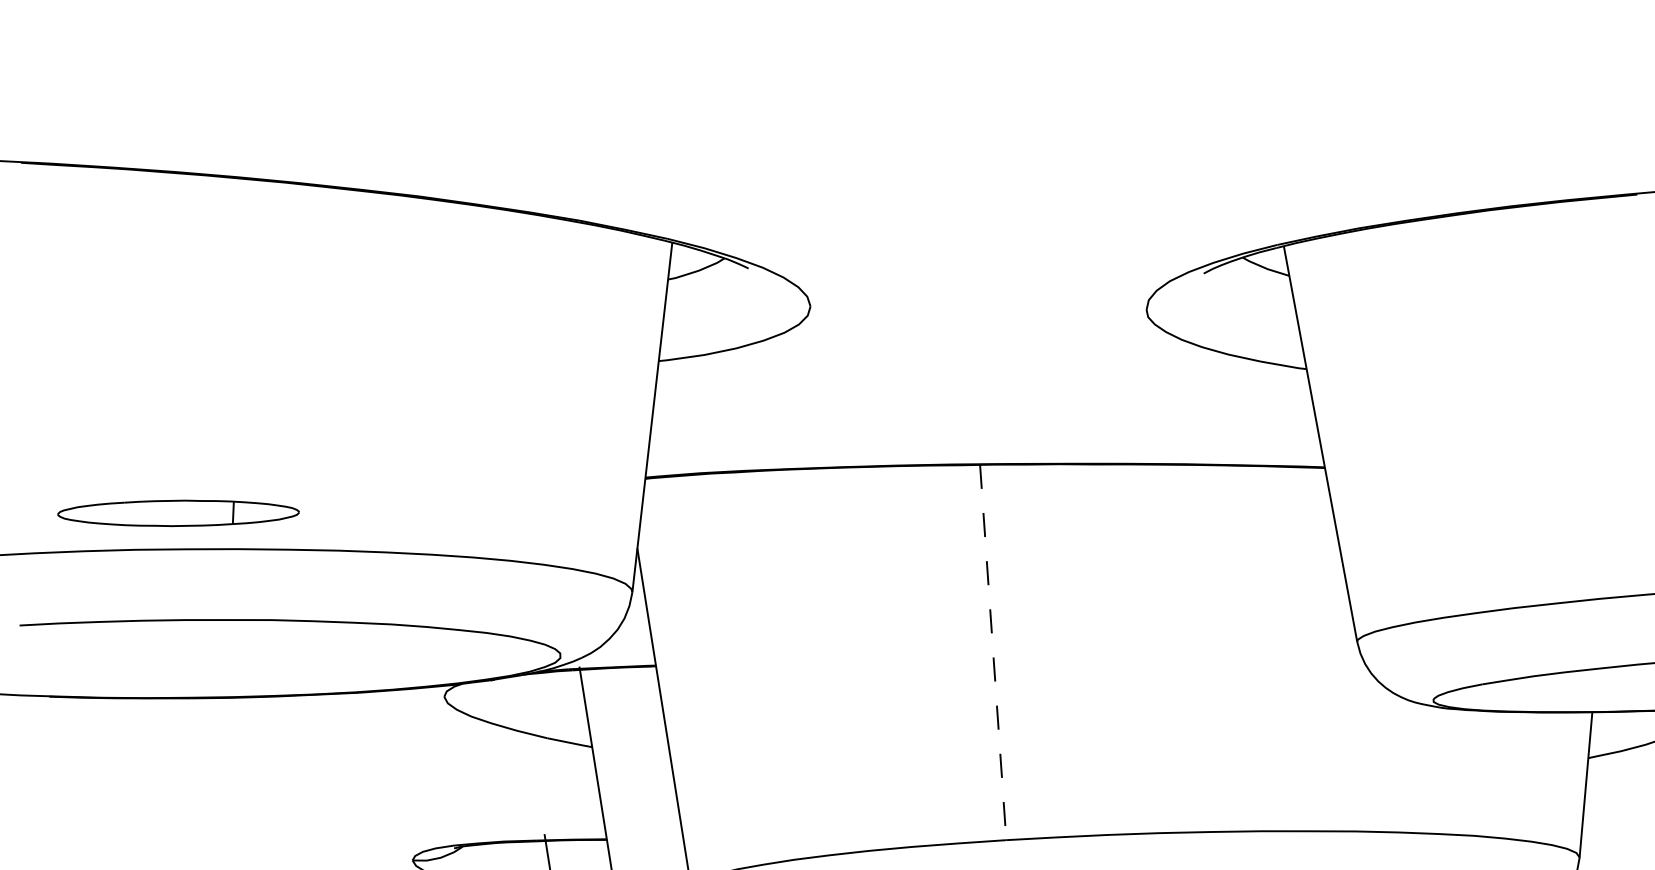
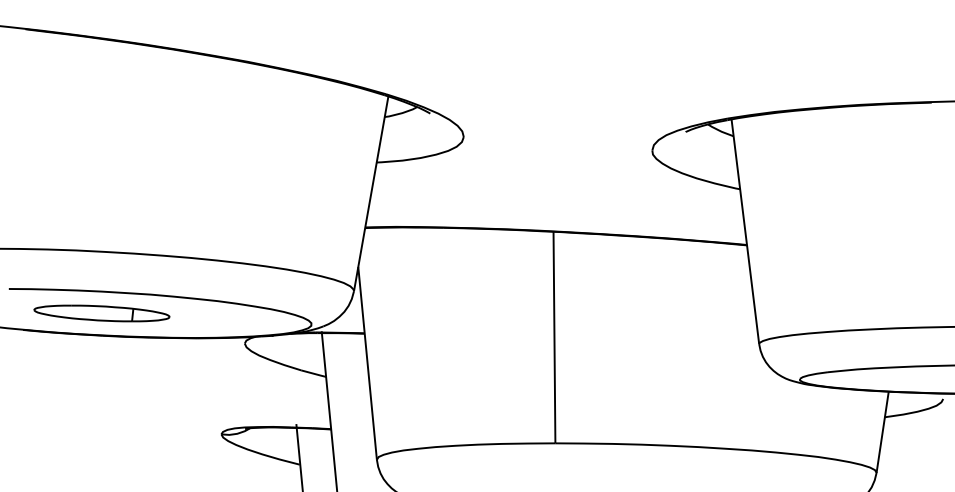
part: (177, 513) -> (101, 313), moved
line: (993, 652) -> (554, 337), dashed -> solid

